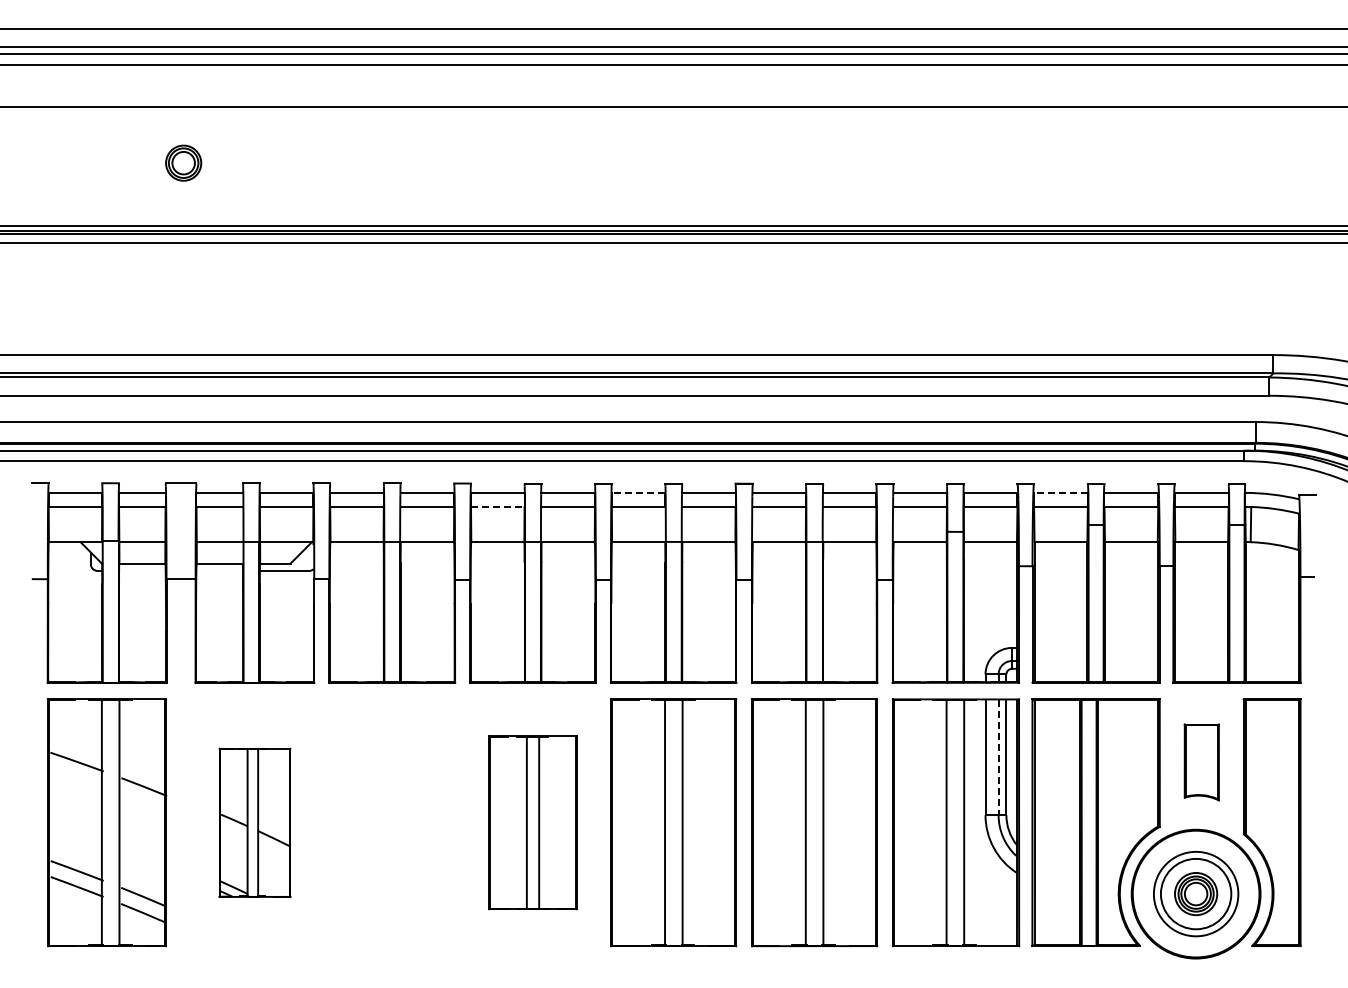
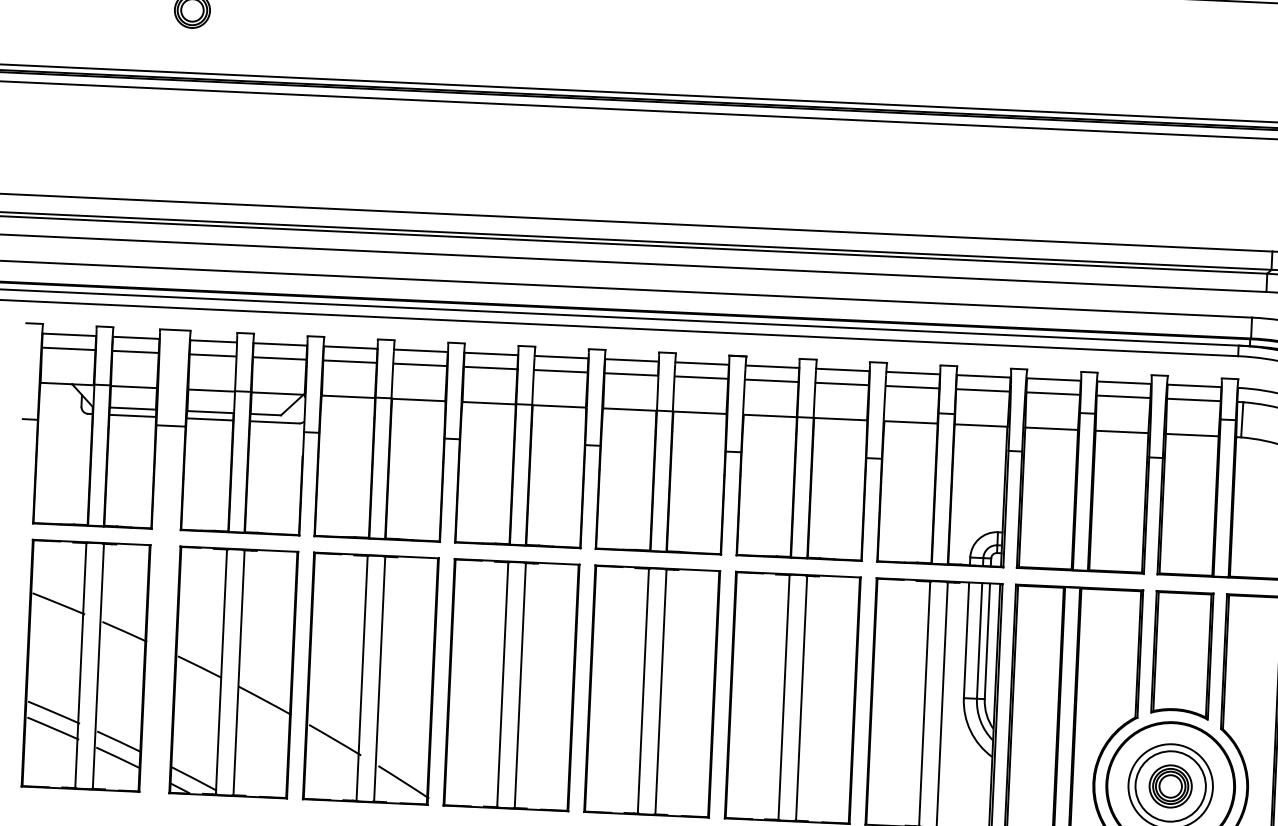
line: (638, 492) -> (631, 360), dashed -> solid
line: (1060, 492) -> (1053, 379), dashed -> solid
line: (497, 506) -> (490, 367), dashed -> solid
line: (142, 570) -> (132, 415), added
line: (219, 570) -> (209, 418), added
line: (998, 757) -> (979, 641), dashed -> solid
part: (1201, 762) -> (1182, 655), size x1.67
part: (254, 822) -> (233, 672), size x1.67
part: (392, 822) -> (371, 678), added
part: (532, 822) -> (511, 684), size x1.43

